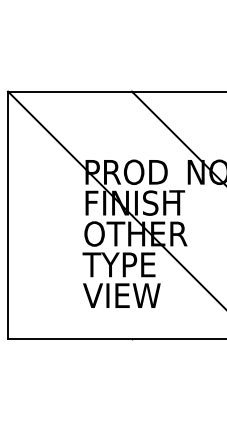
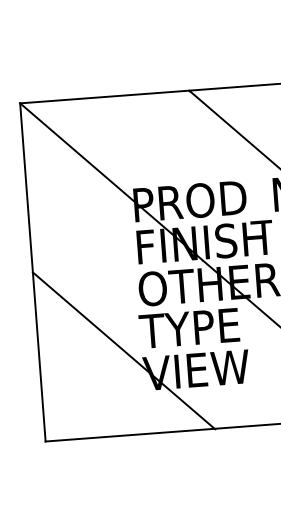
line: (70, 277) -> (124, 350), added

